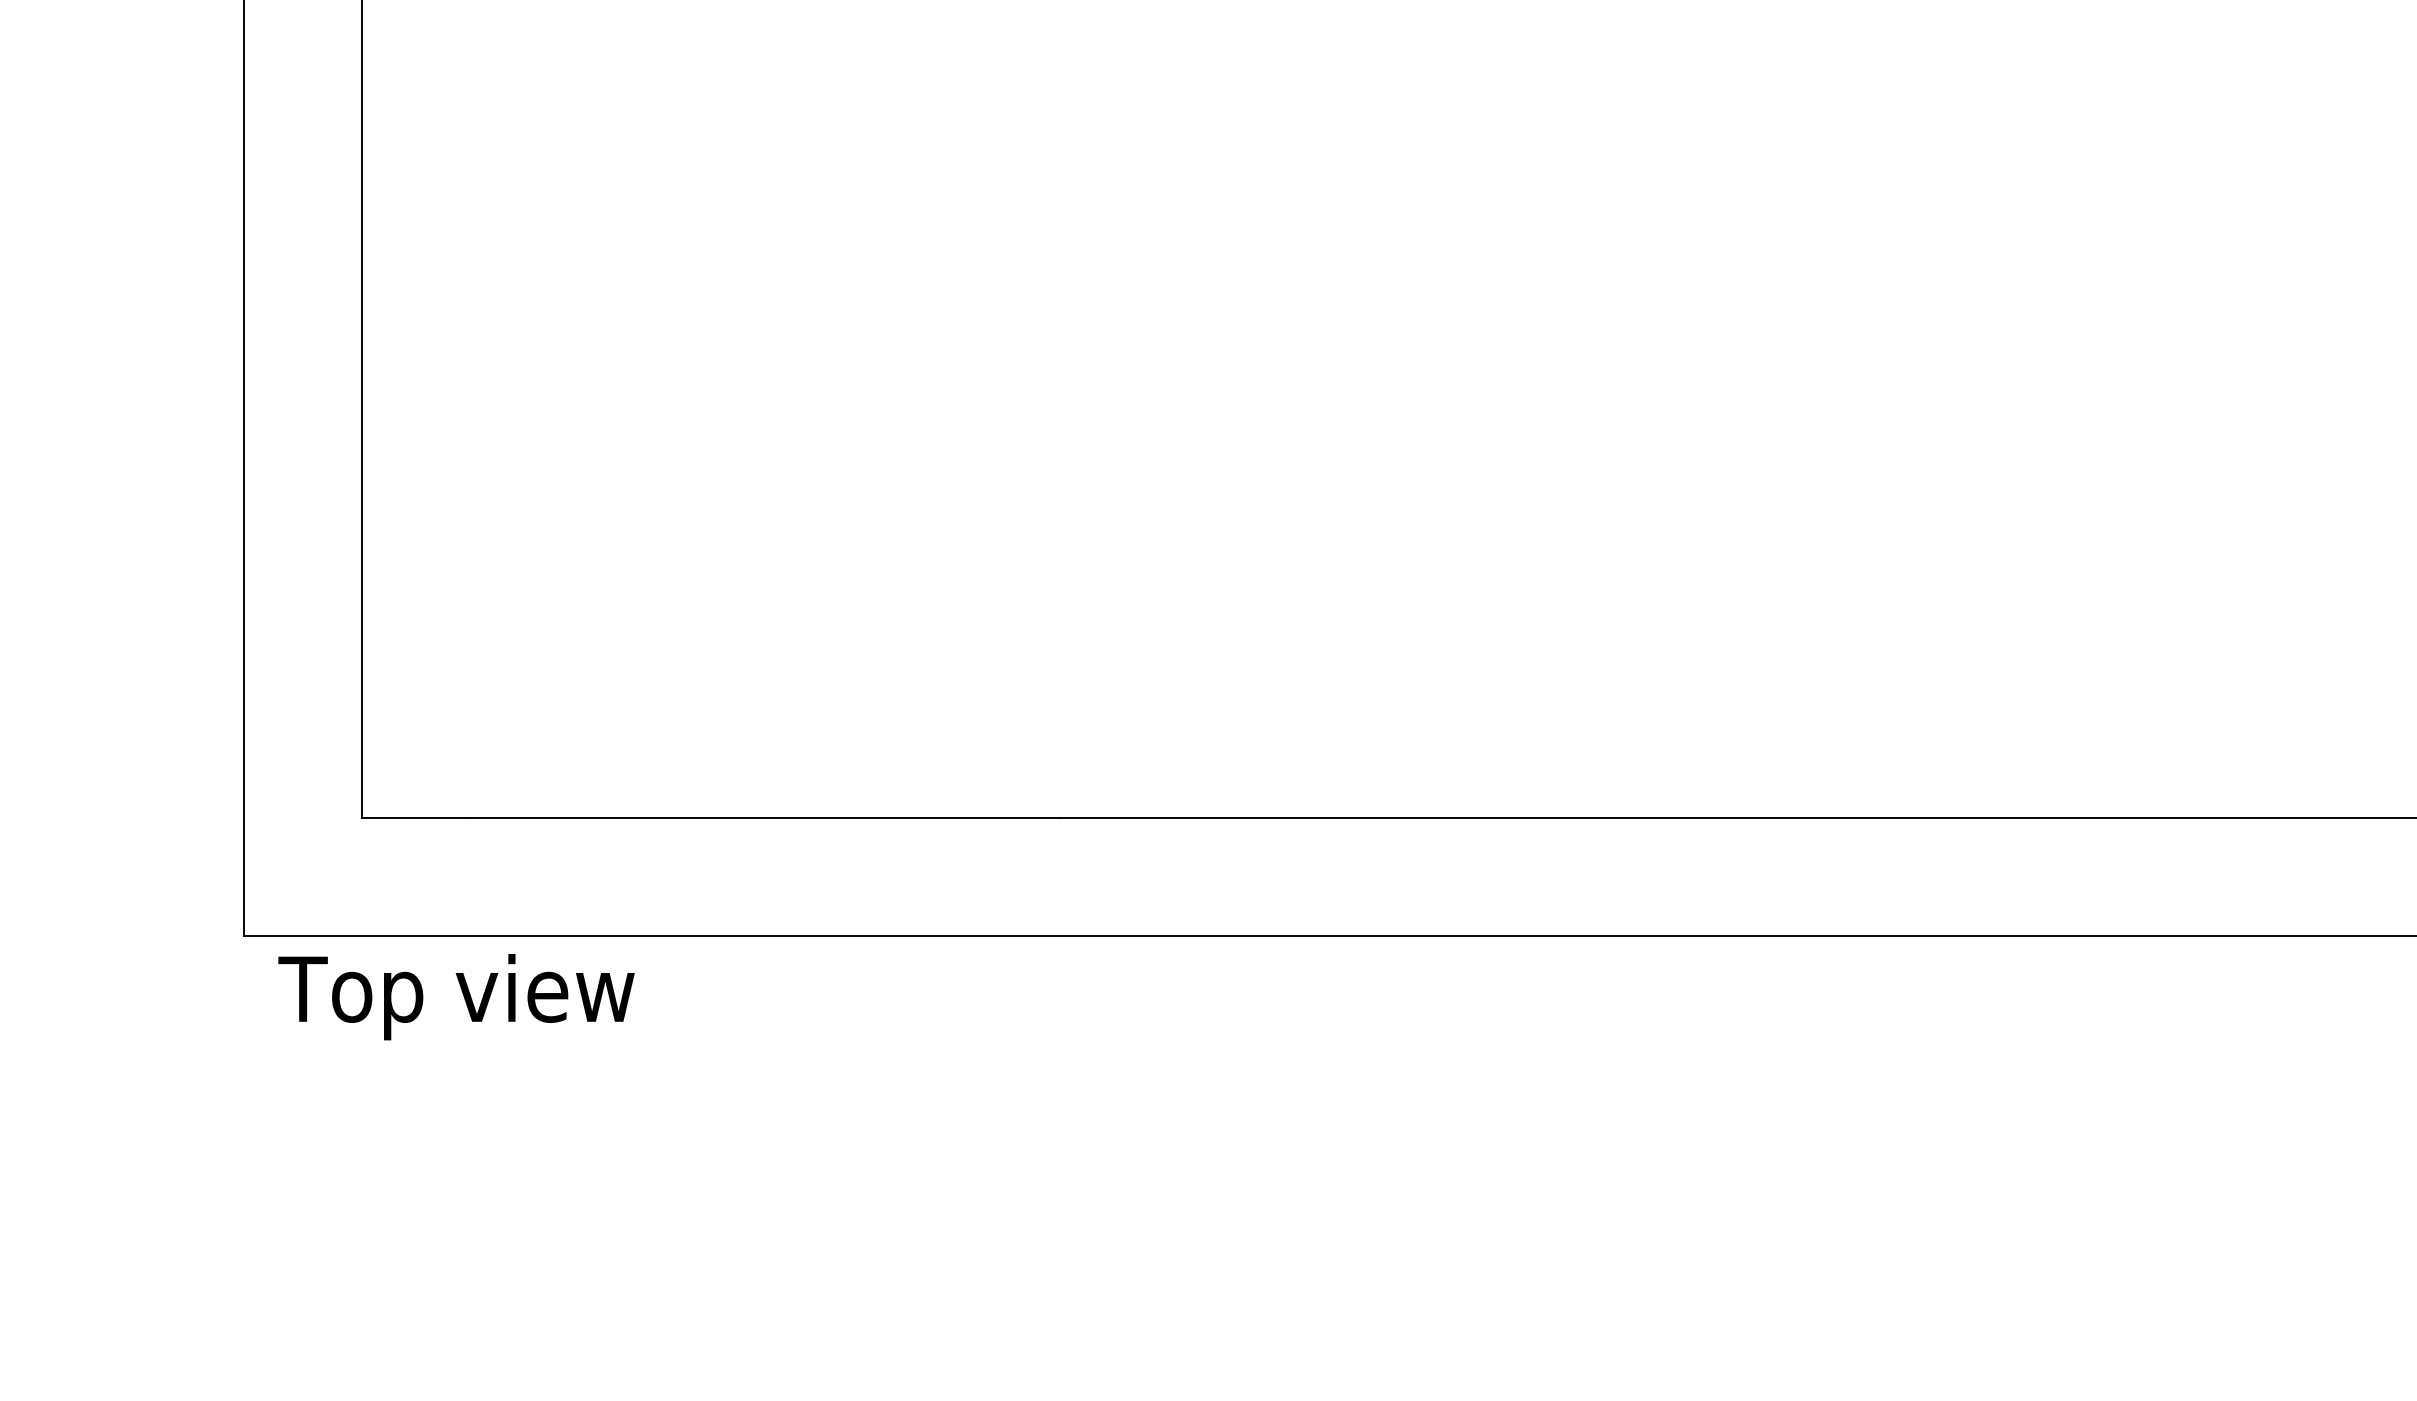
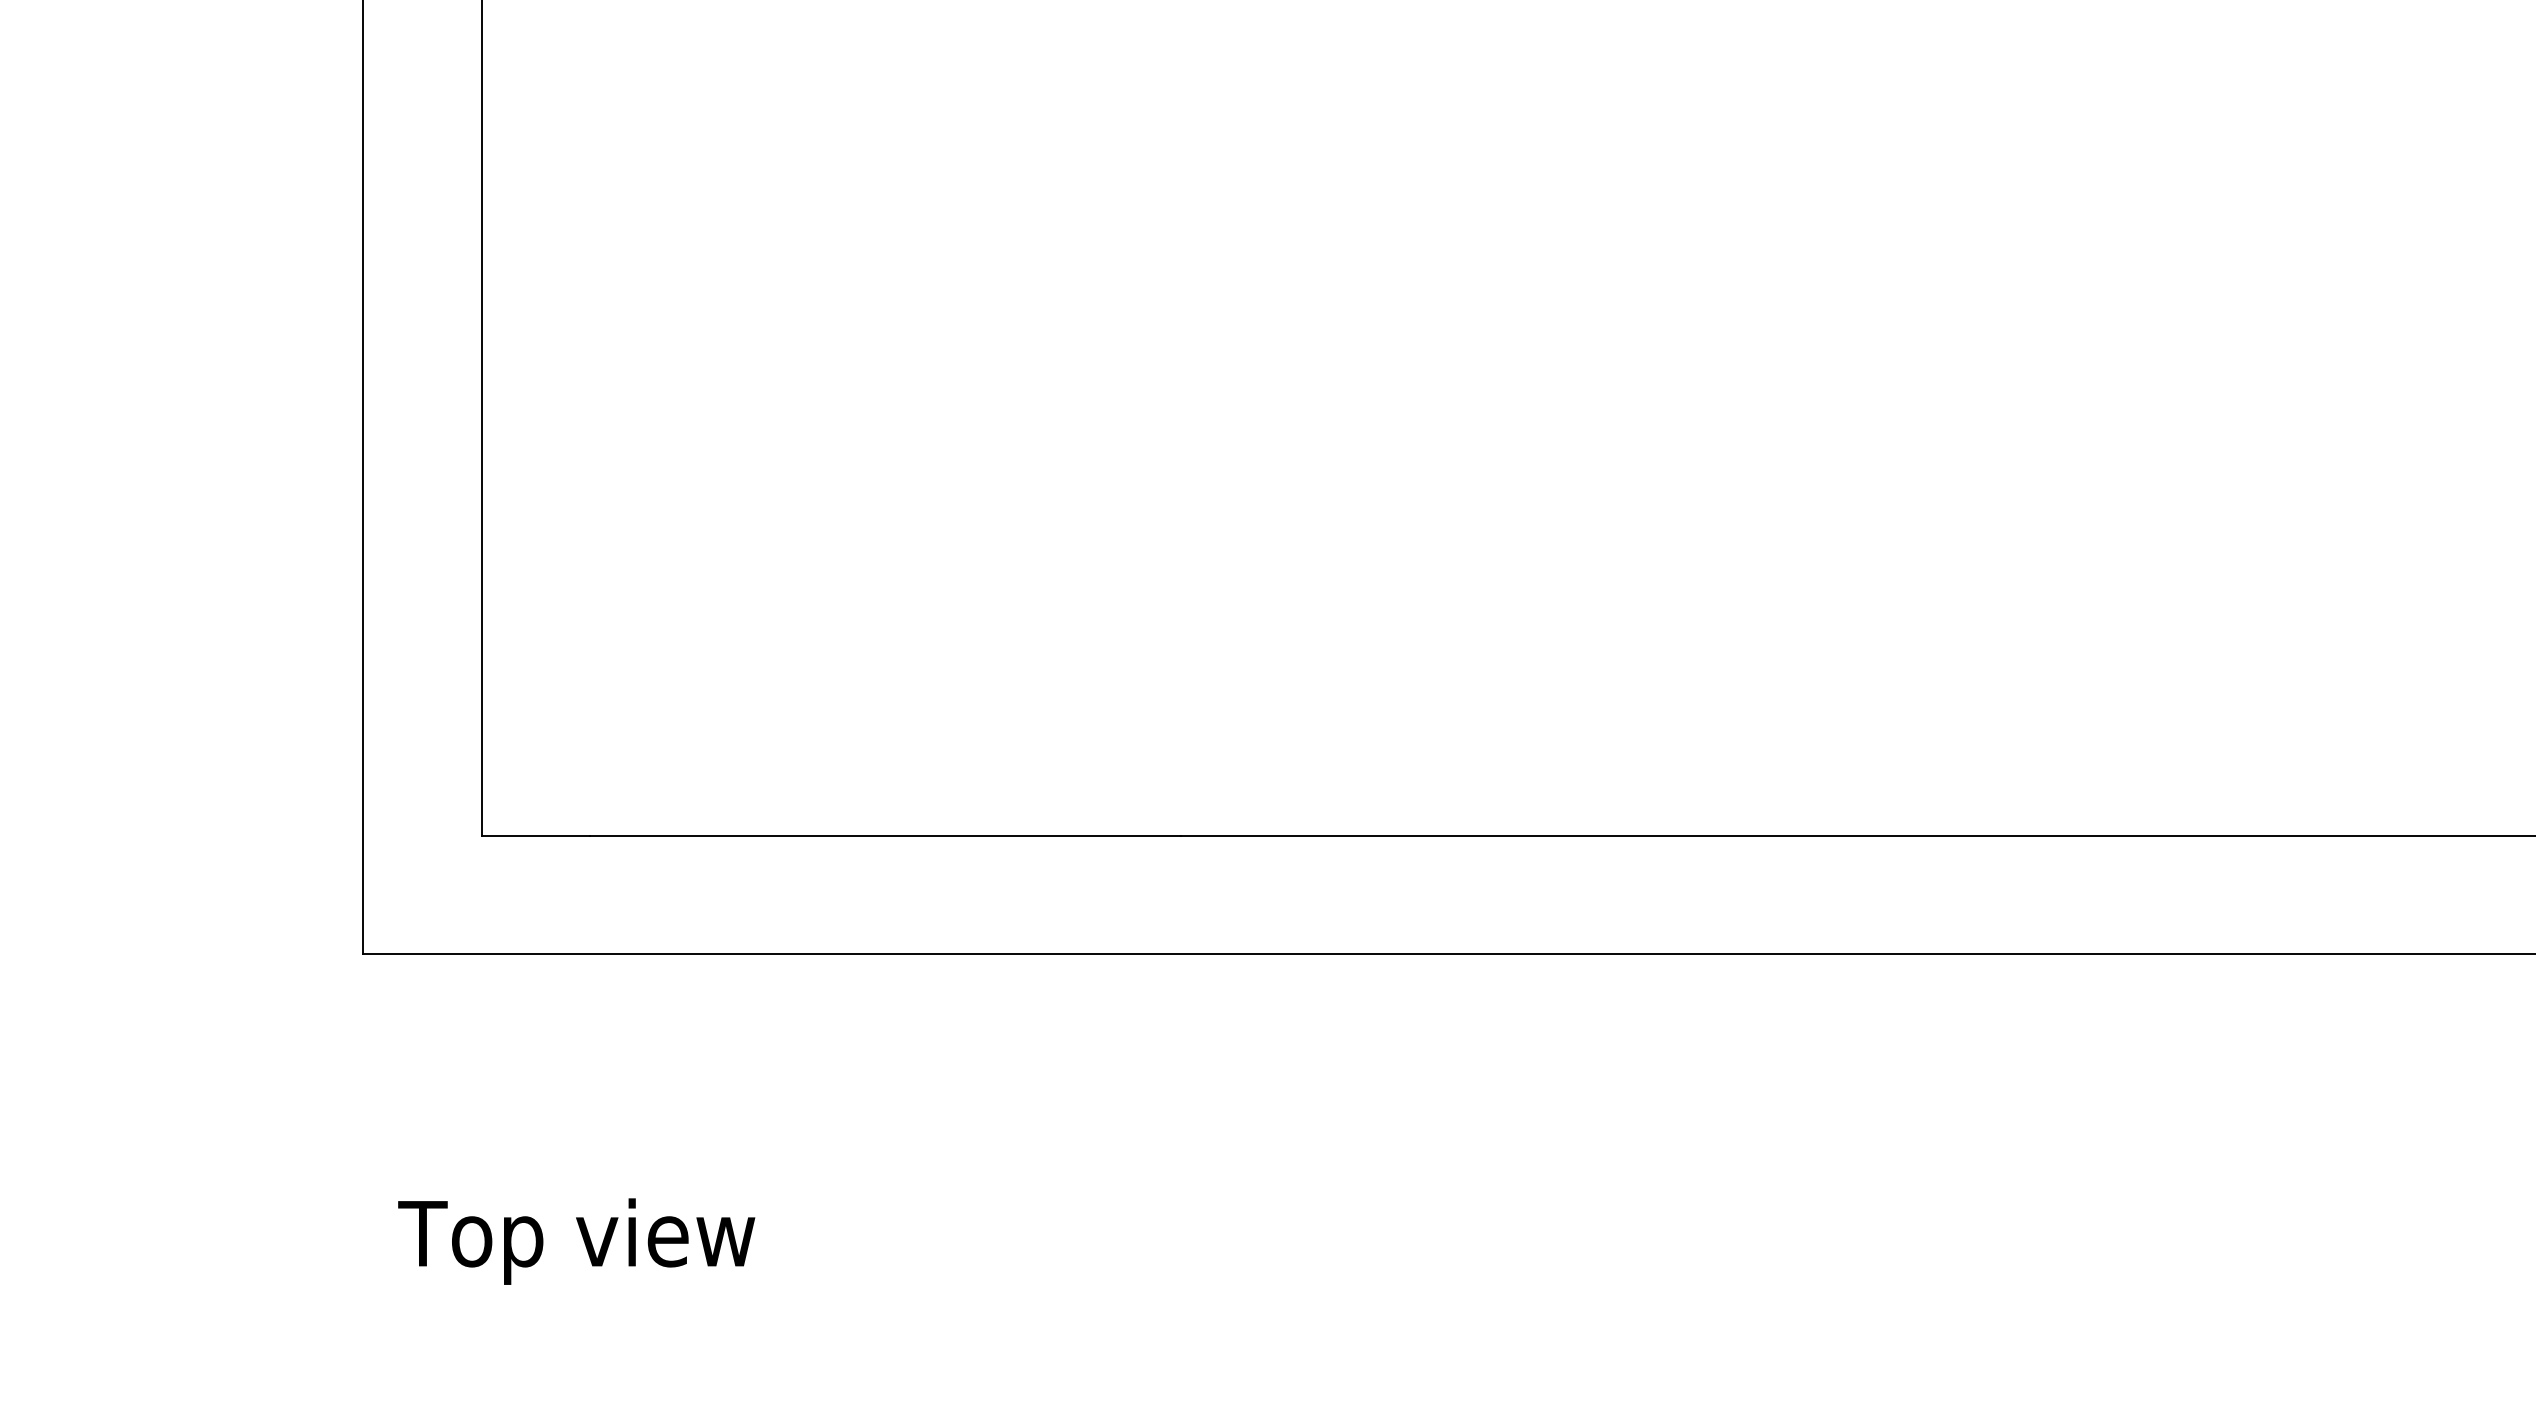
text: (456, 997) -> (576, 1241), moved

